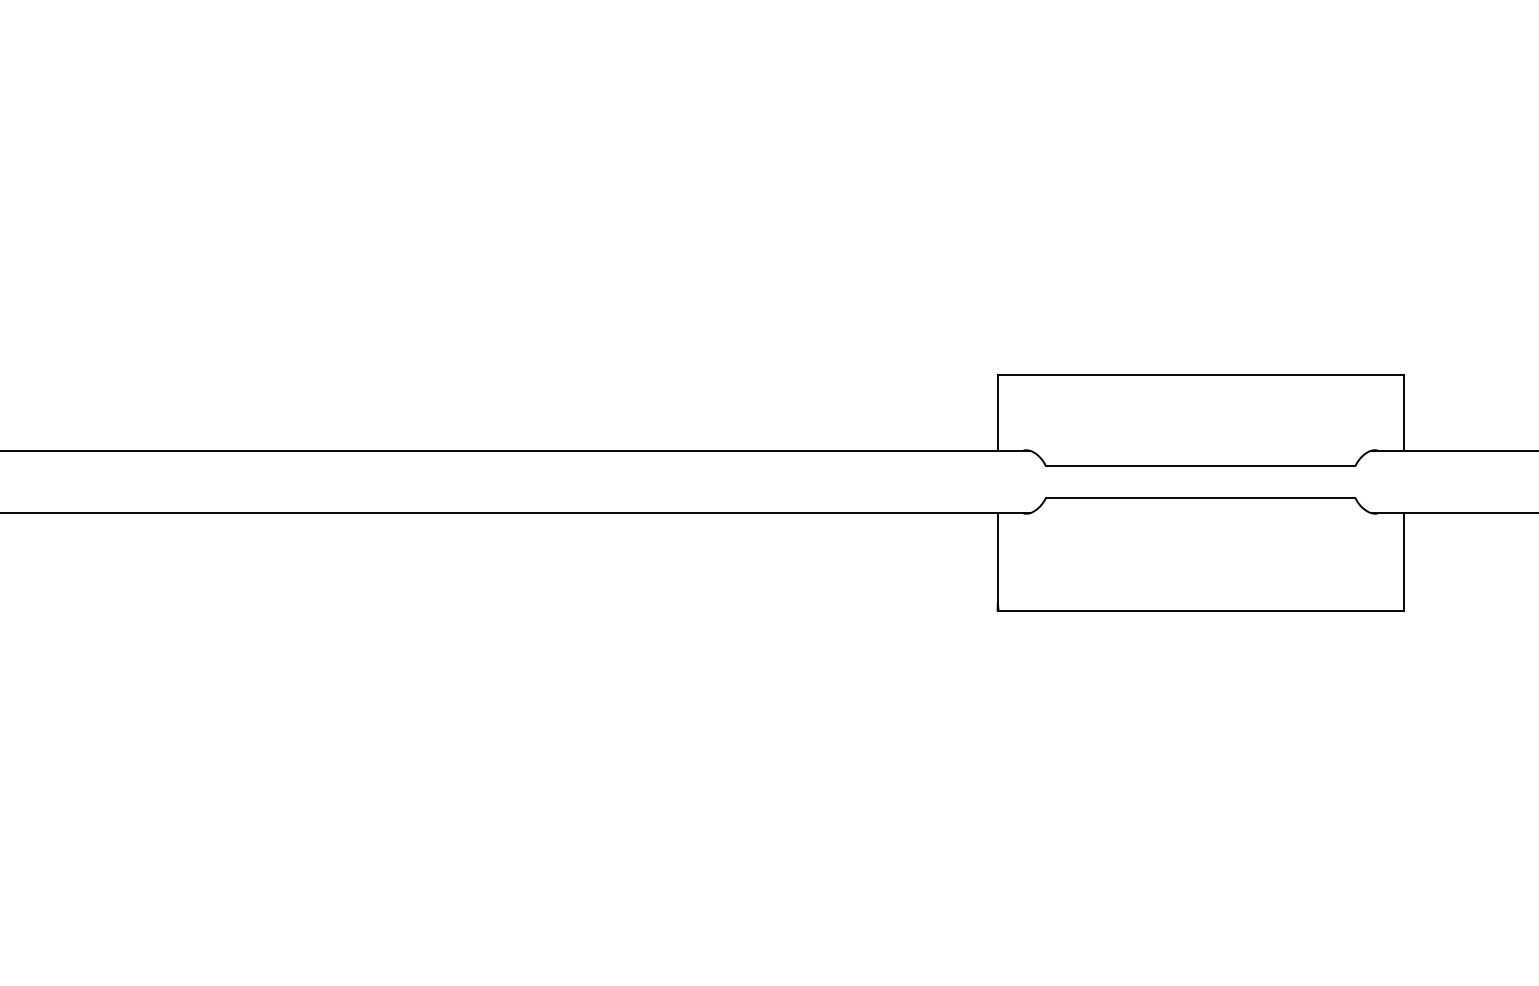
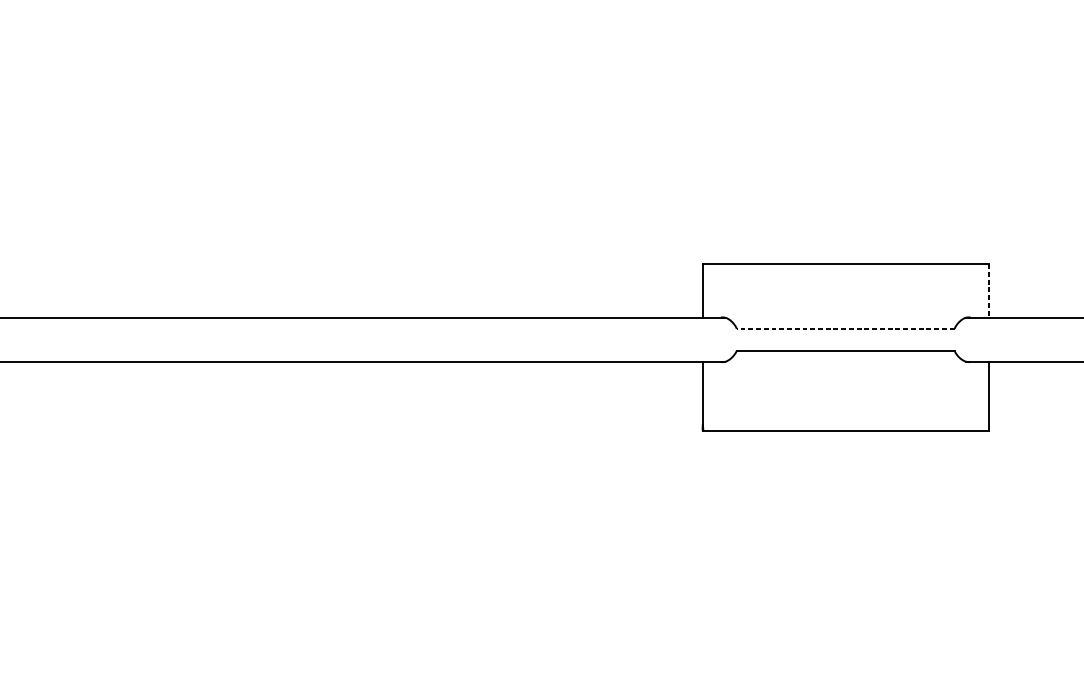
line: (1403, 413) -> (988, 291), solid -> dashed
line: (1200, 466) -> (845, 328), solid -> dashed

